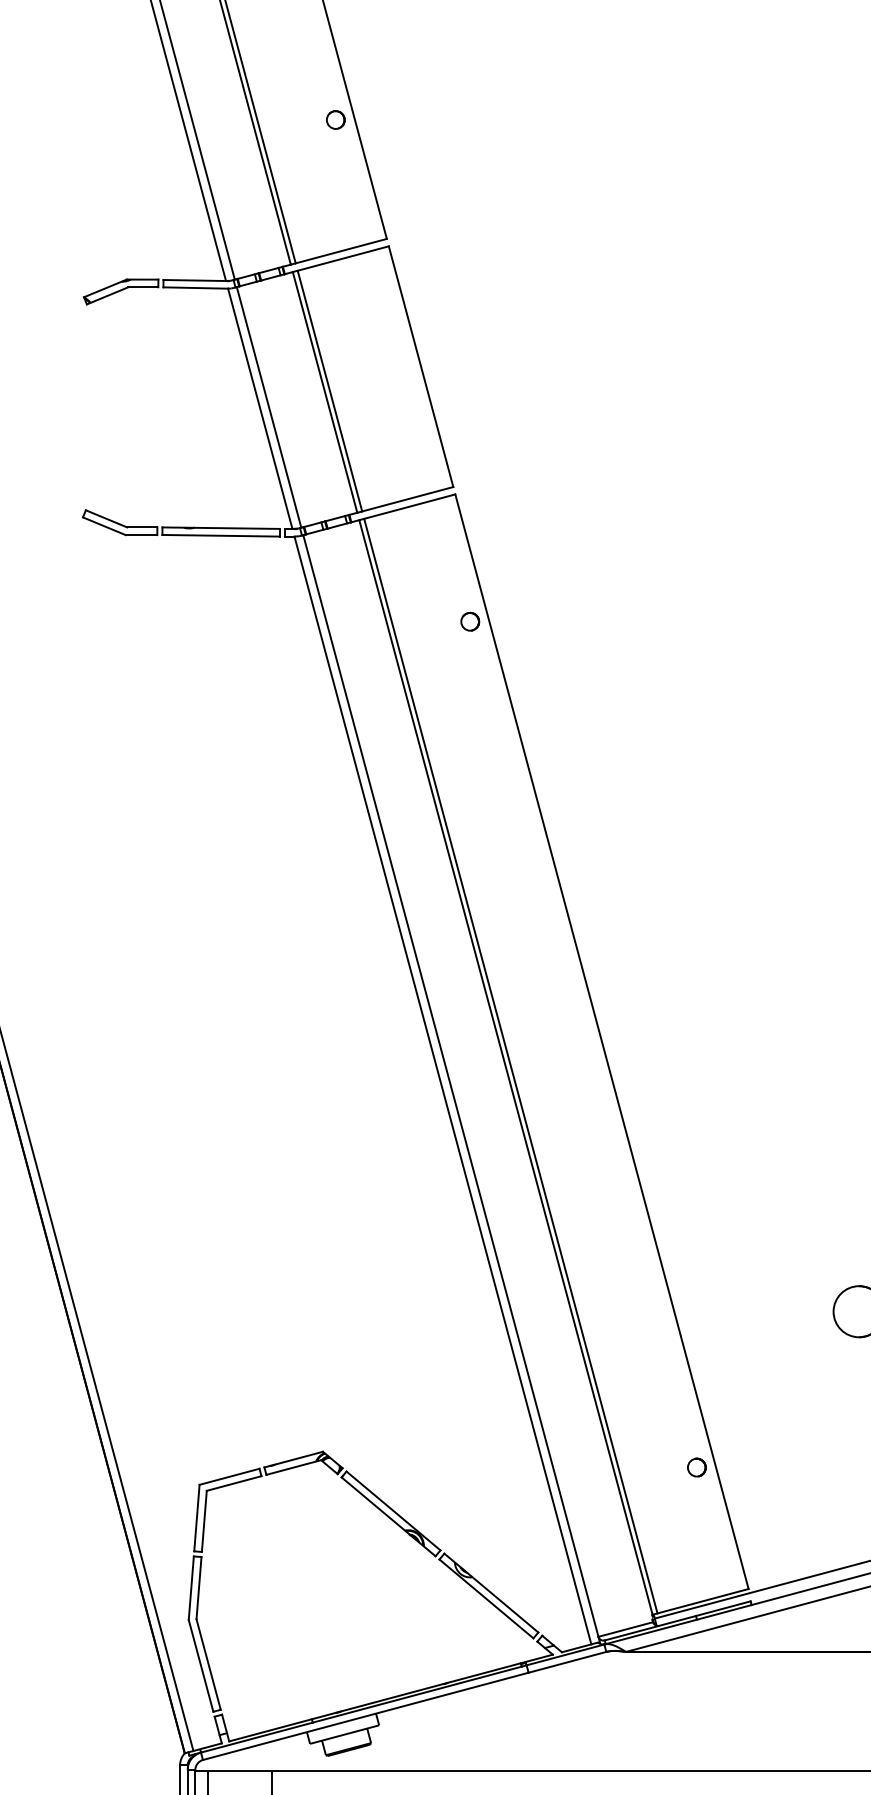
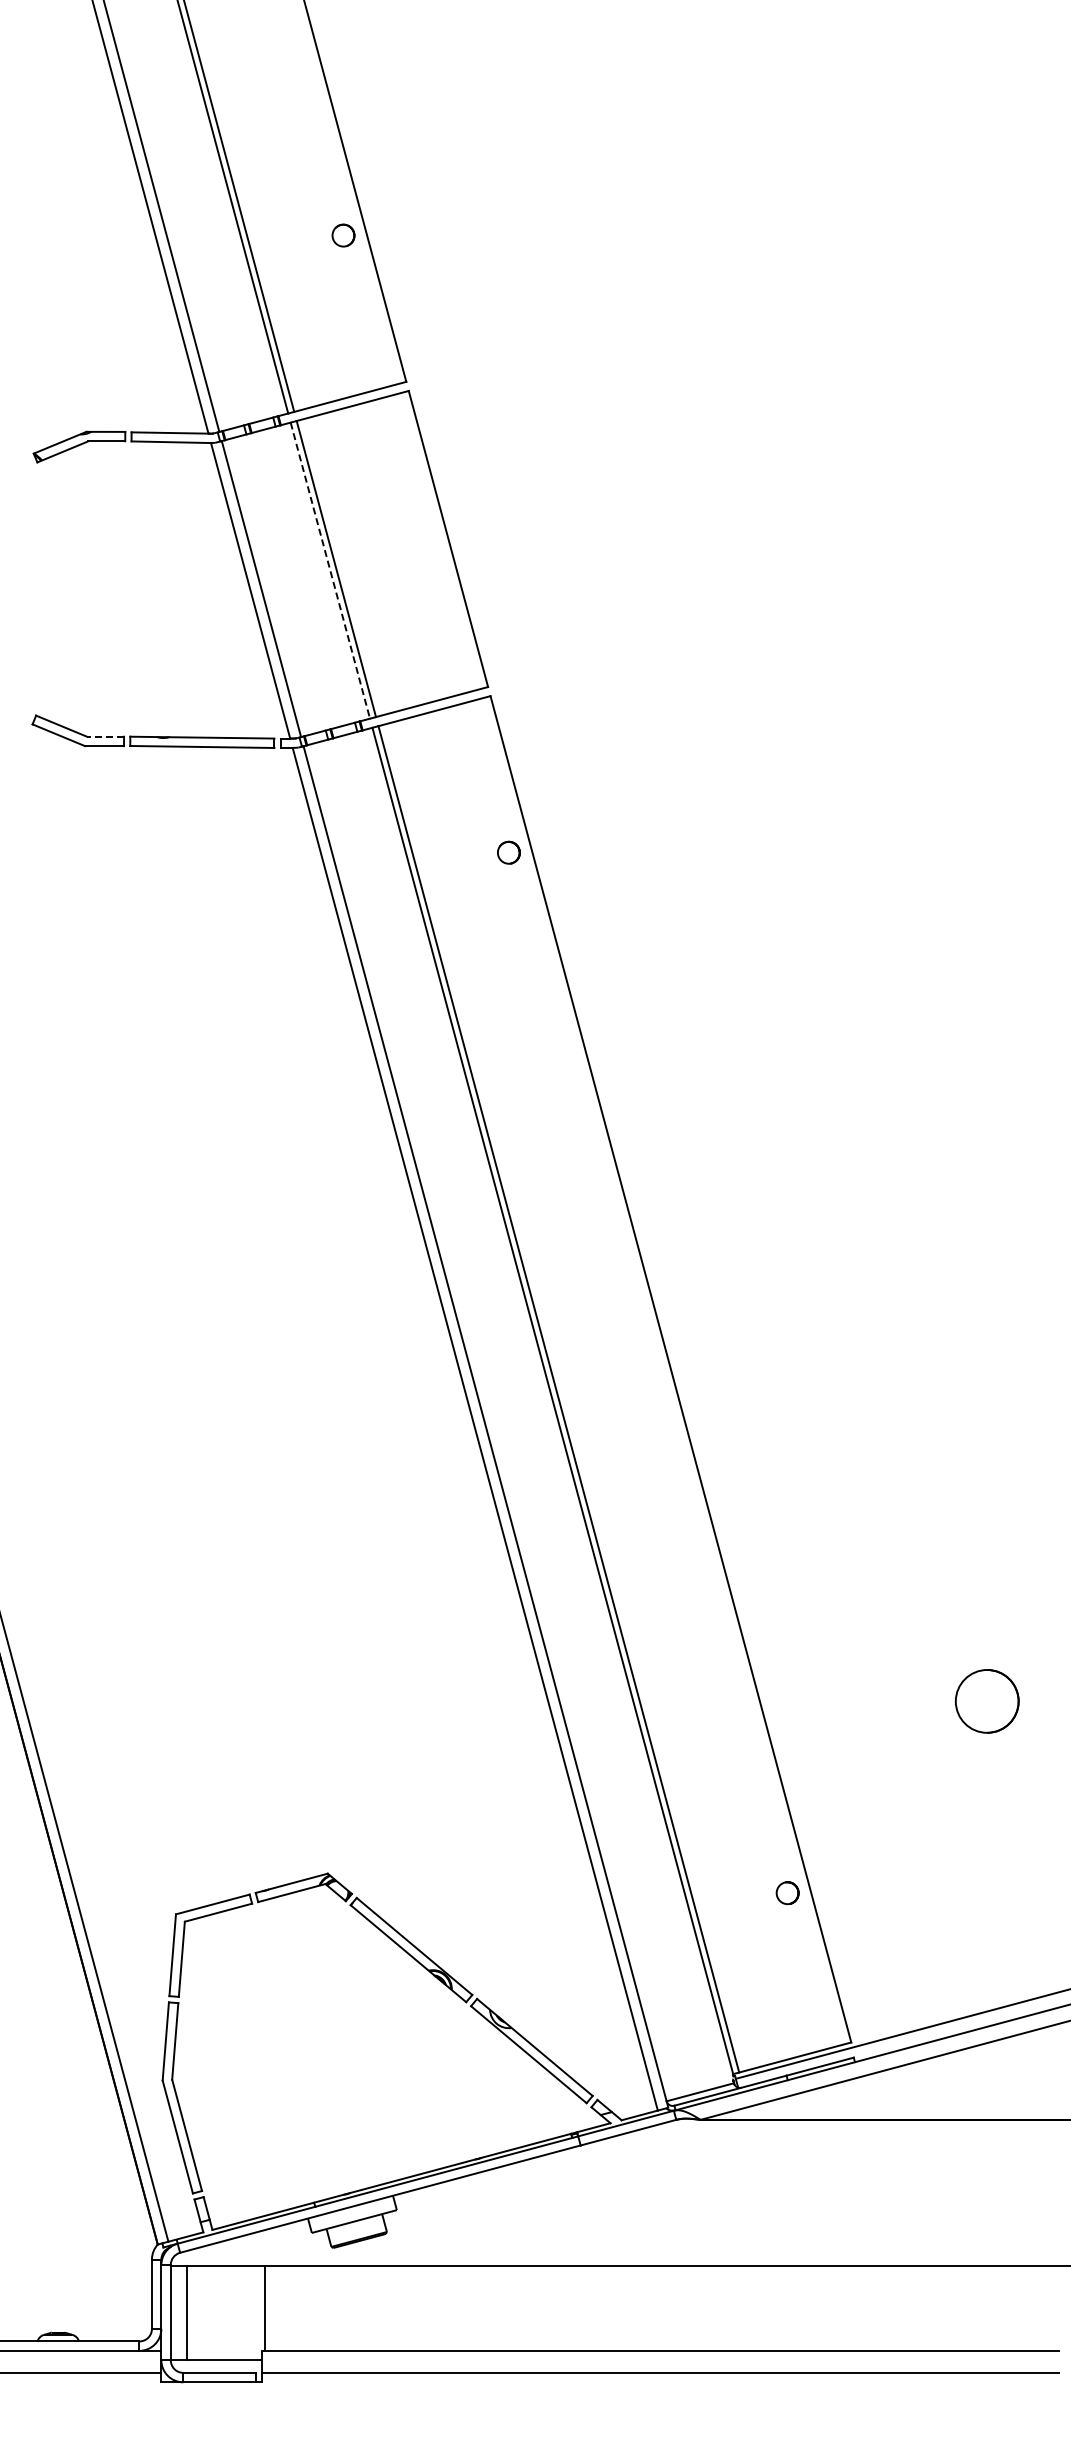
line: (325, 393) -> (330, 571), solid -> dashed
line: (142, 527) -> (105, 736), solid -> dashed

